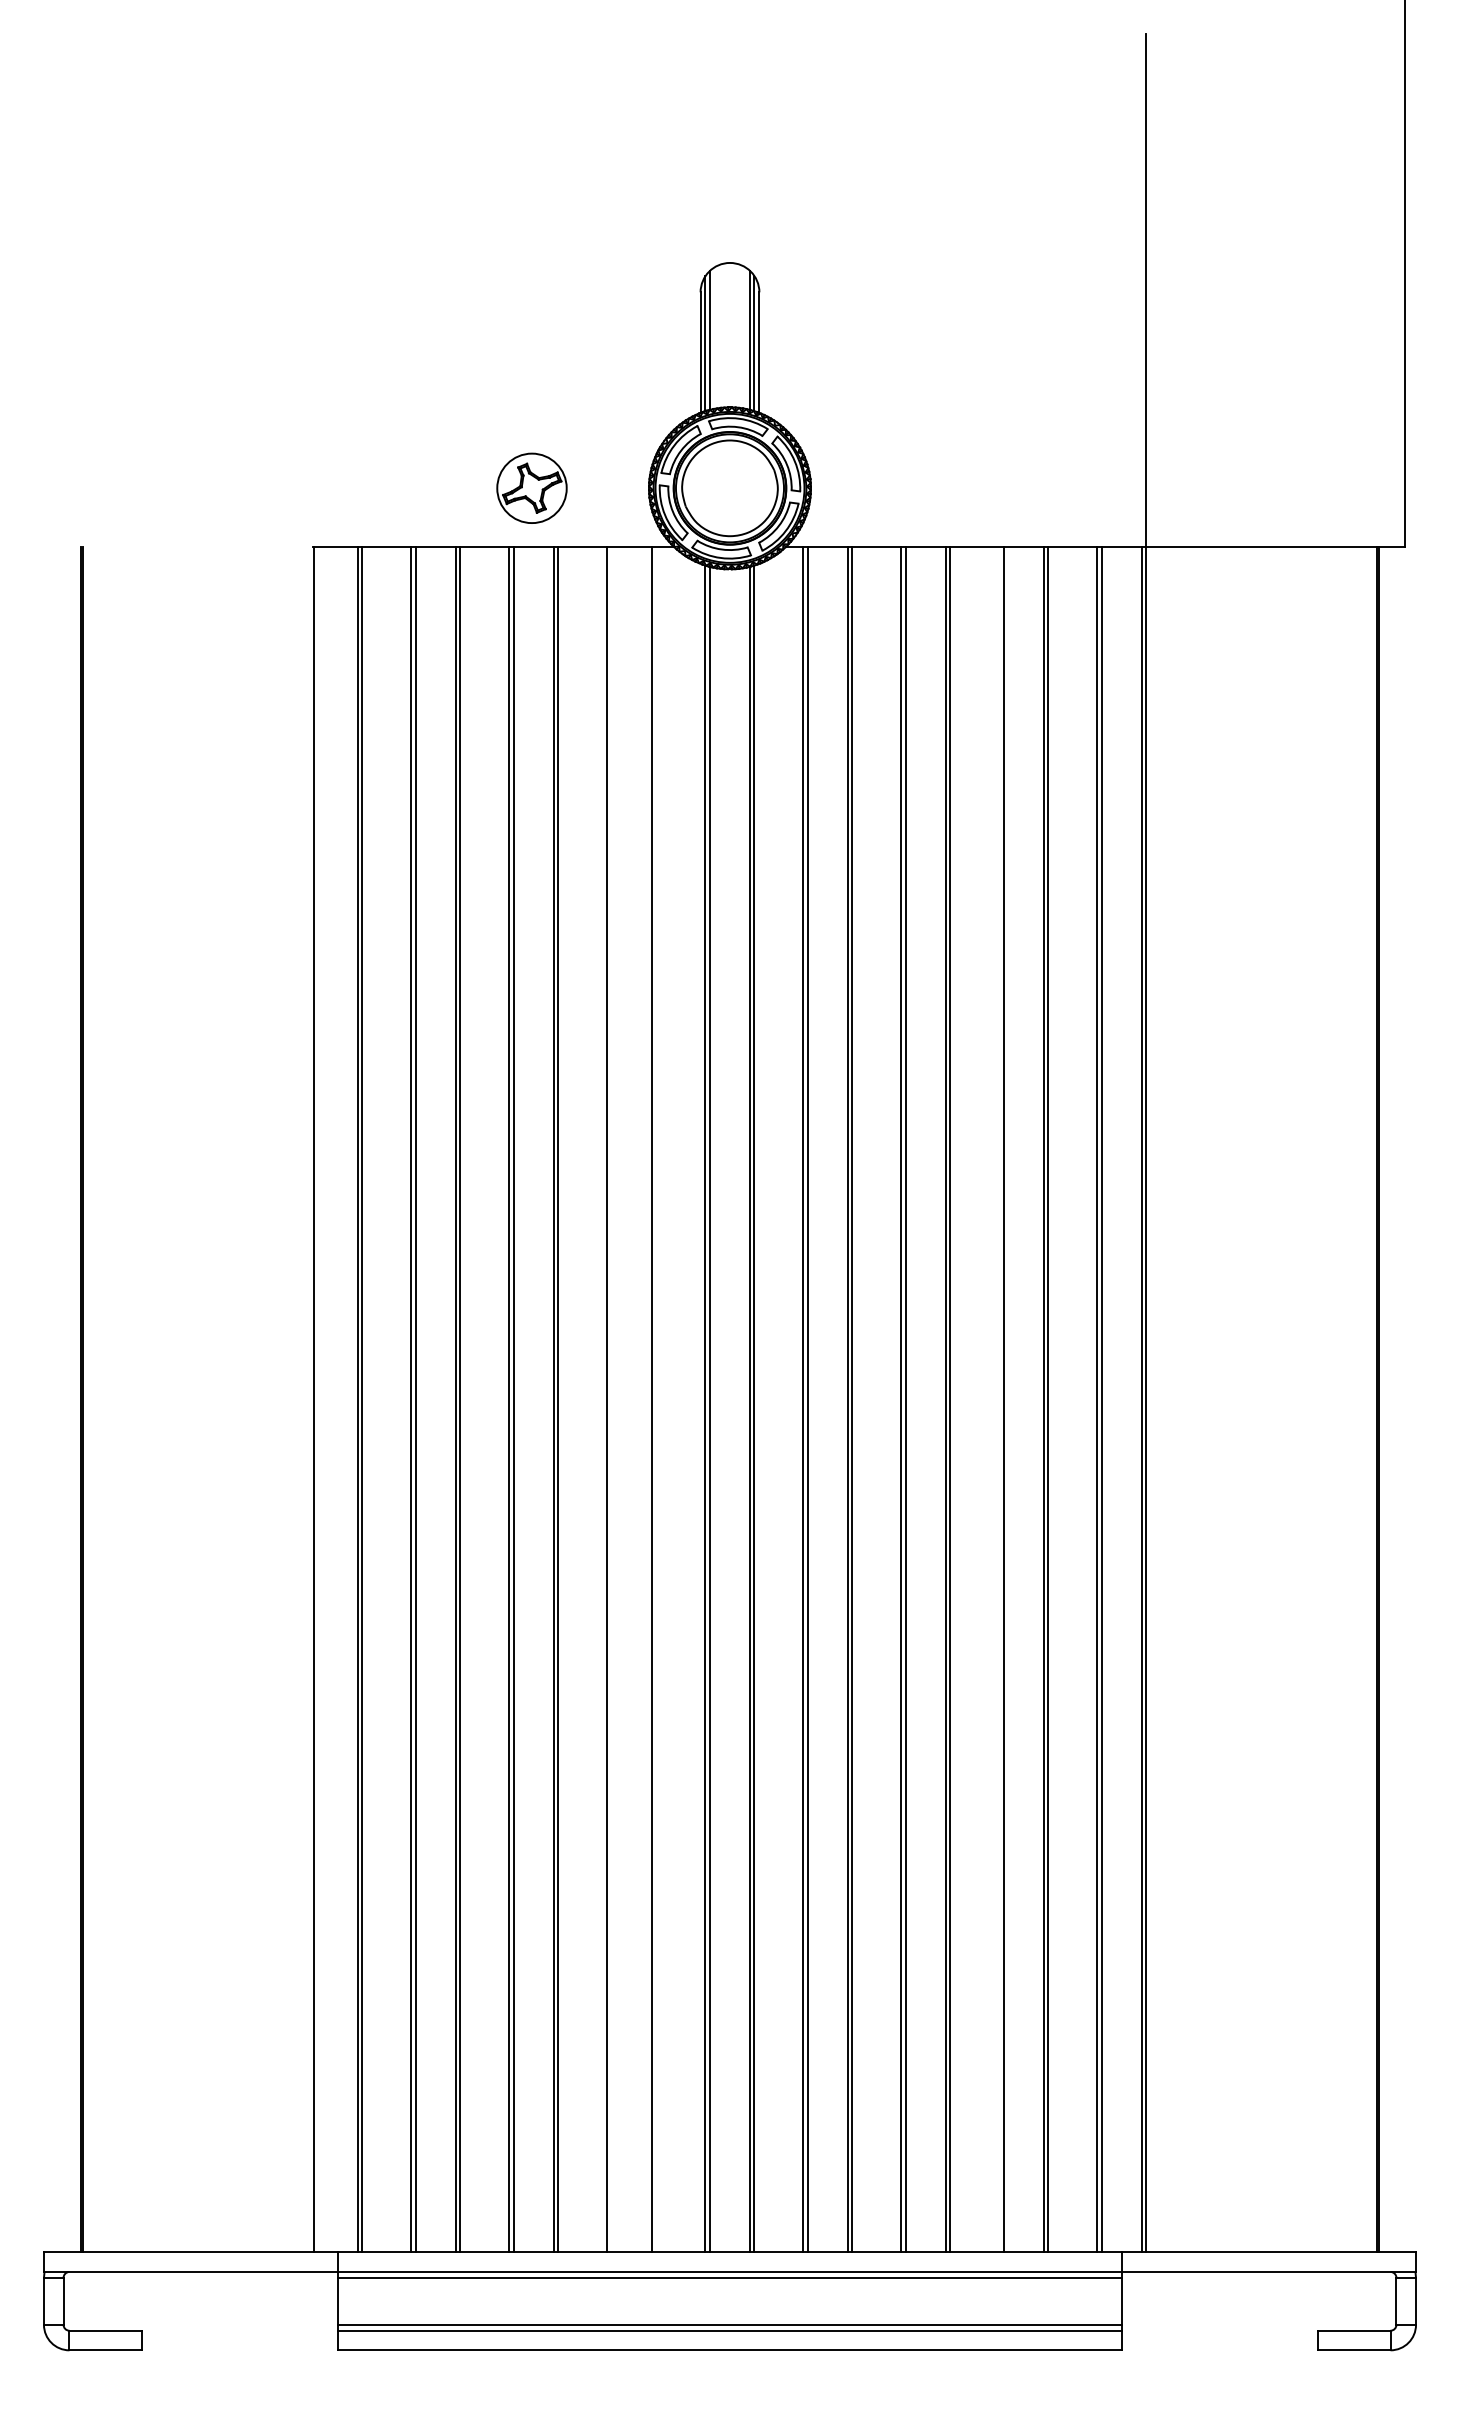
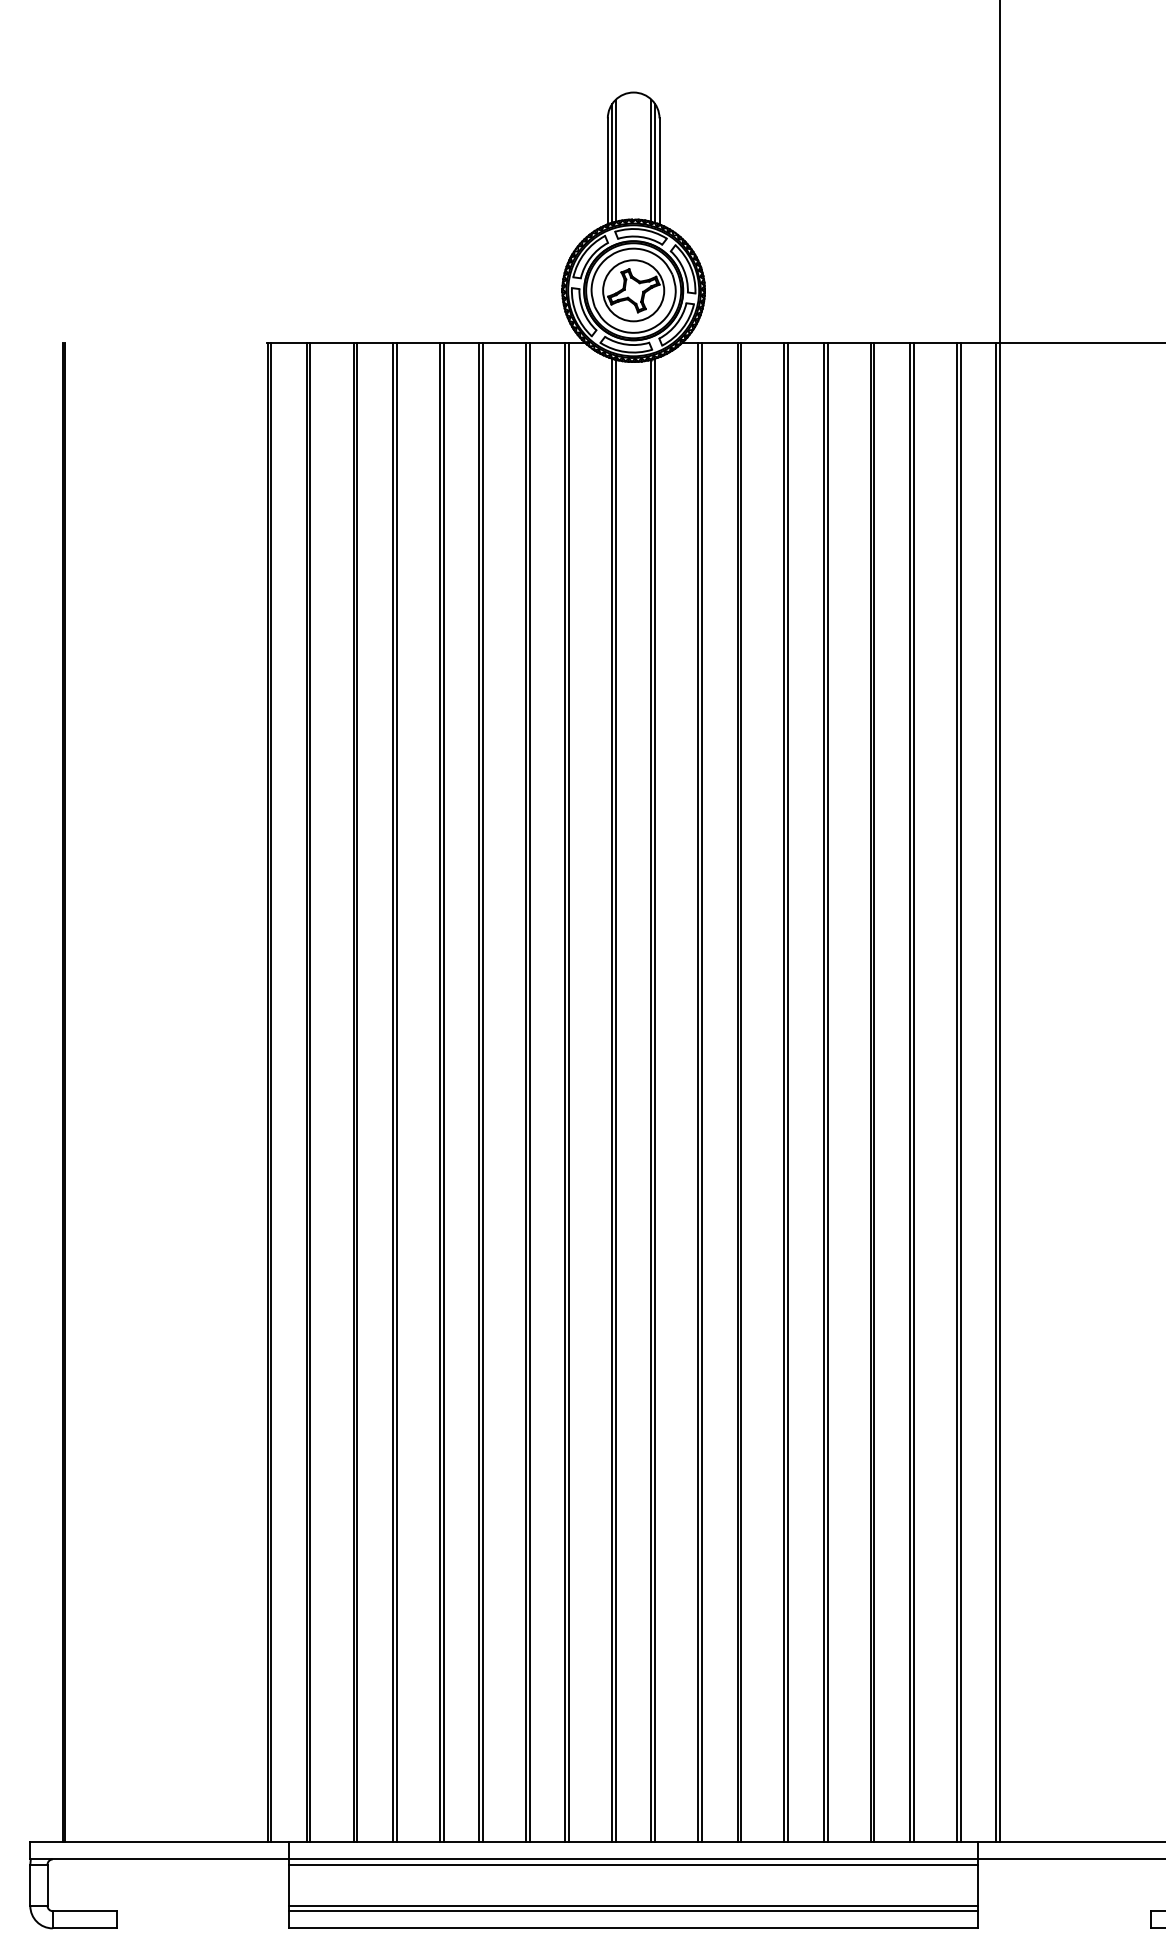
part: (531, 487) -> (633, 290), moved
line: (317, 1399) -> (270, 1092), added
line: (611, 1399) -> (529, 1092), added
line: (656, 1399) -> (569, 1092), added
line: (999, 1399) -> (870, 1092), added

